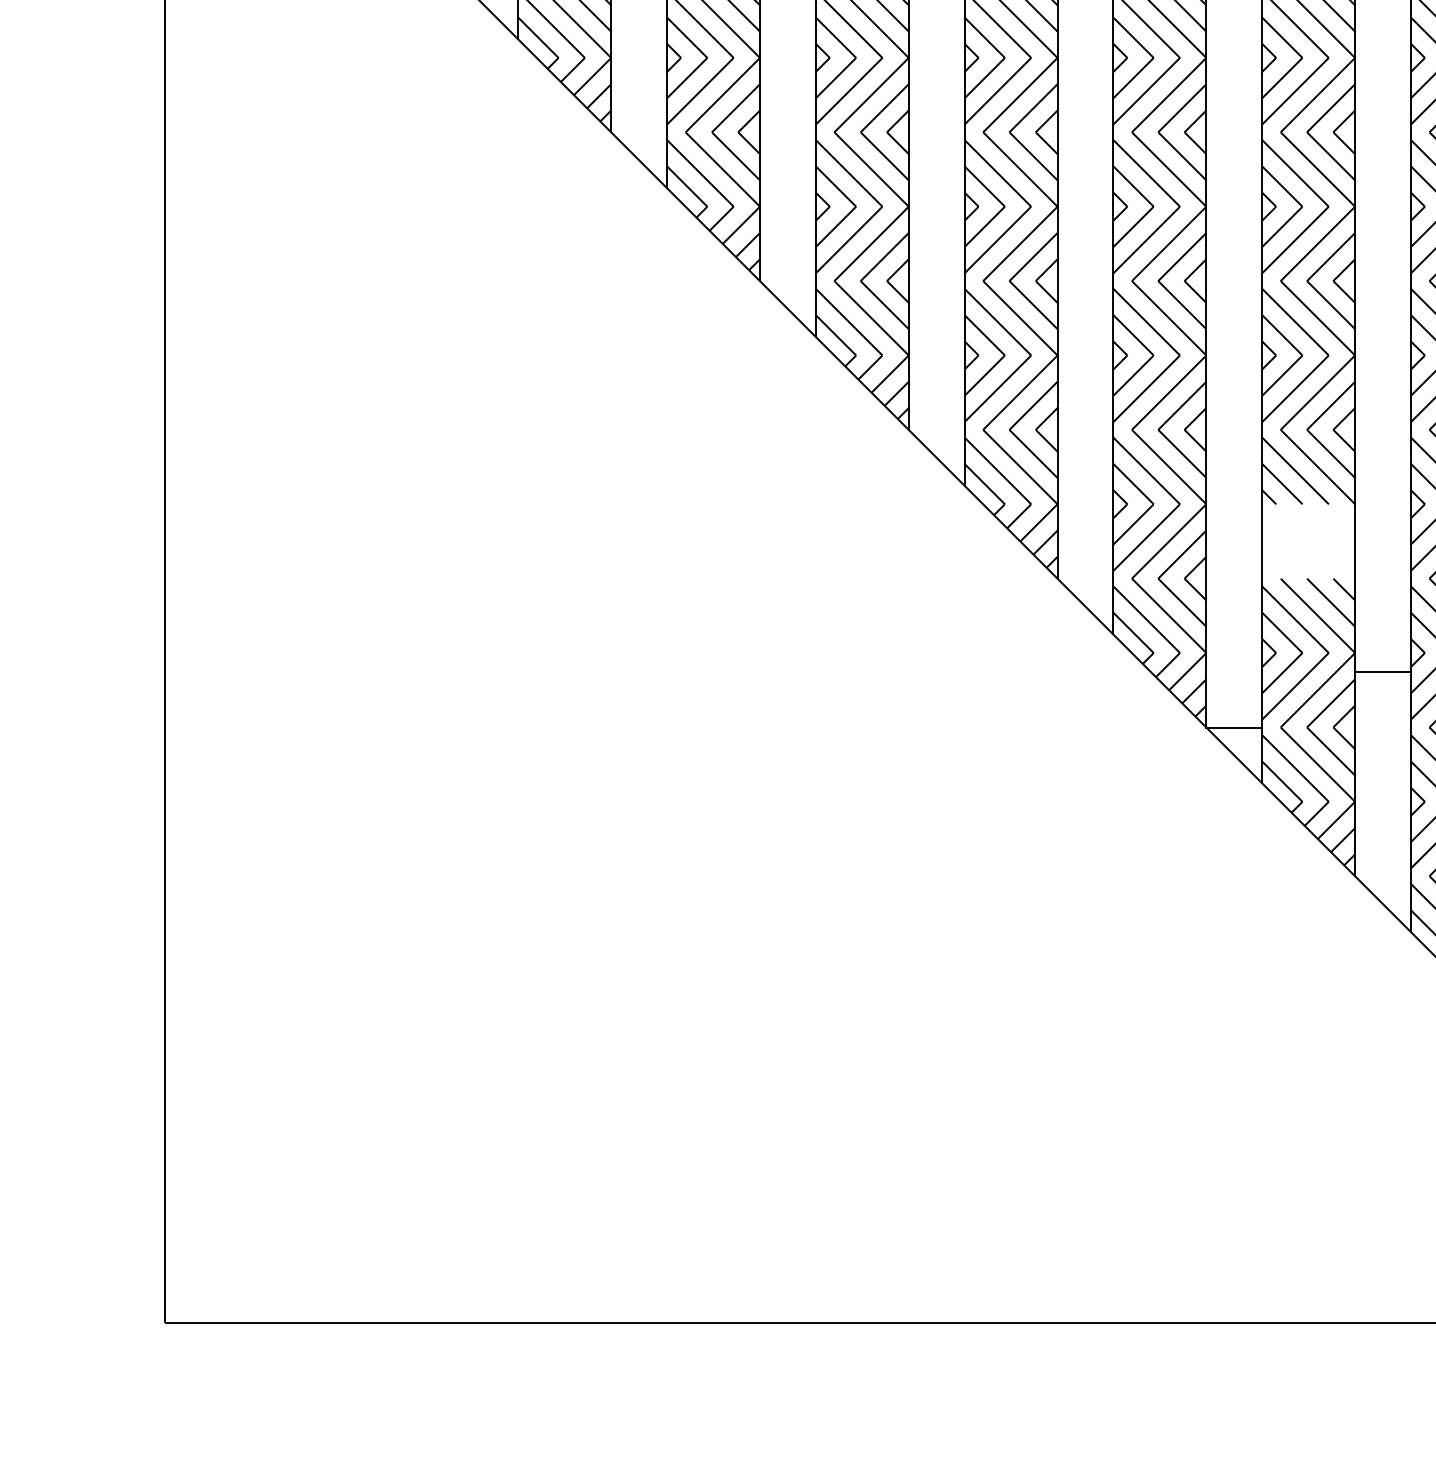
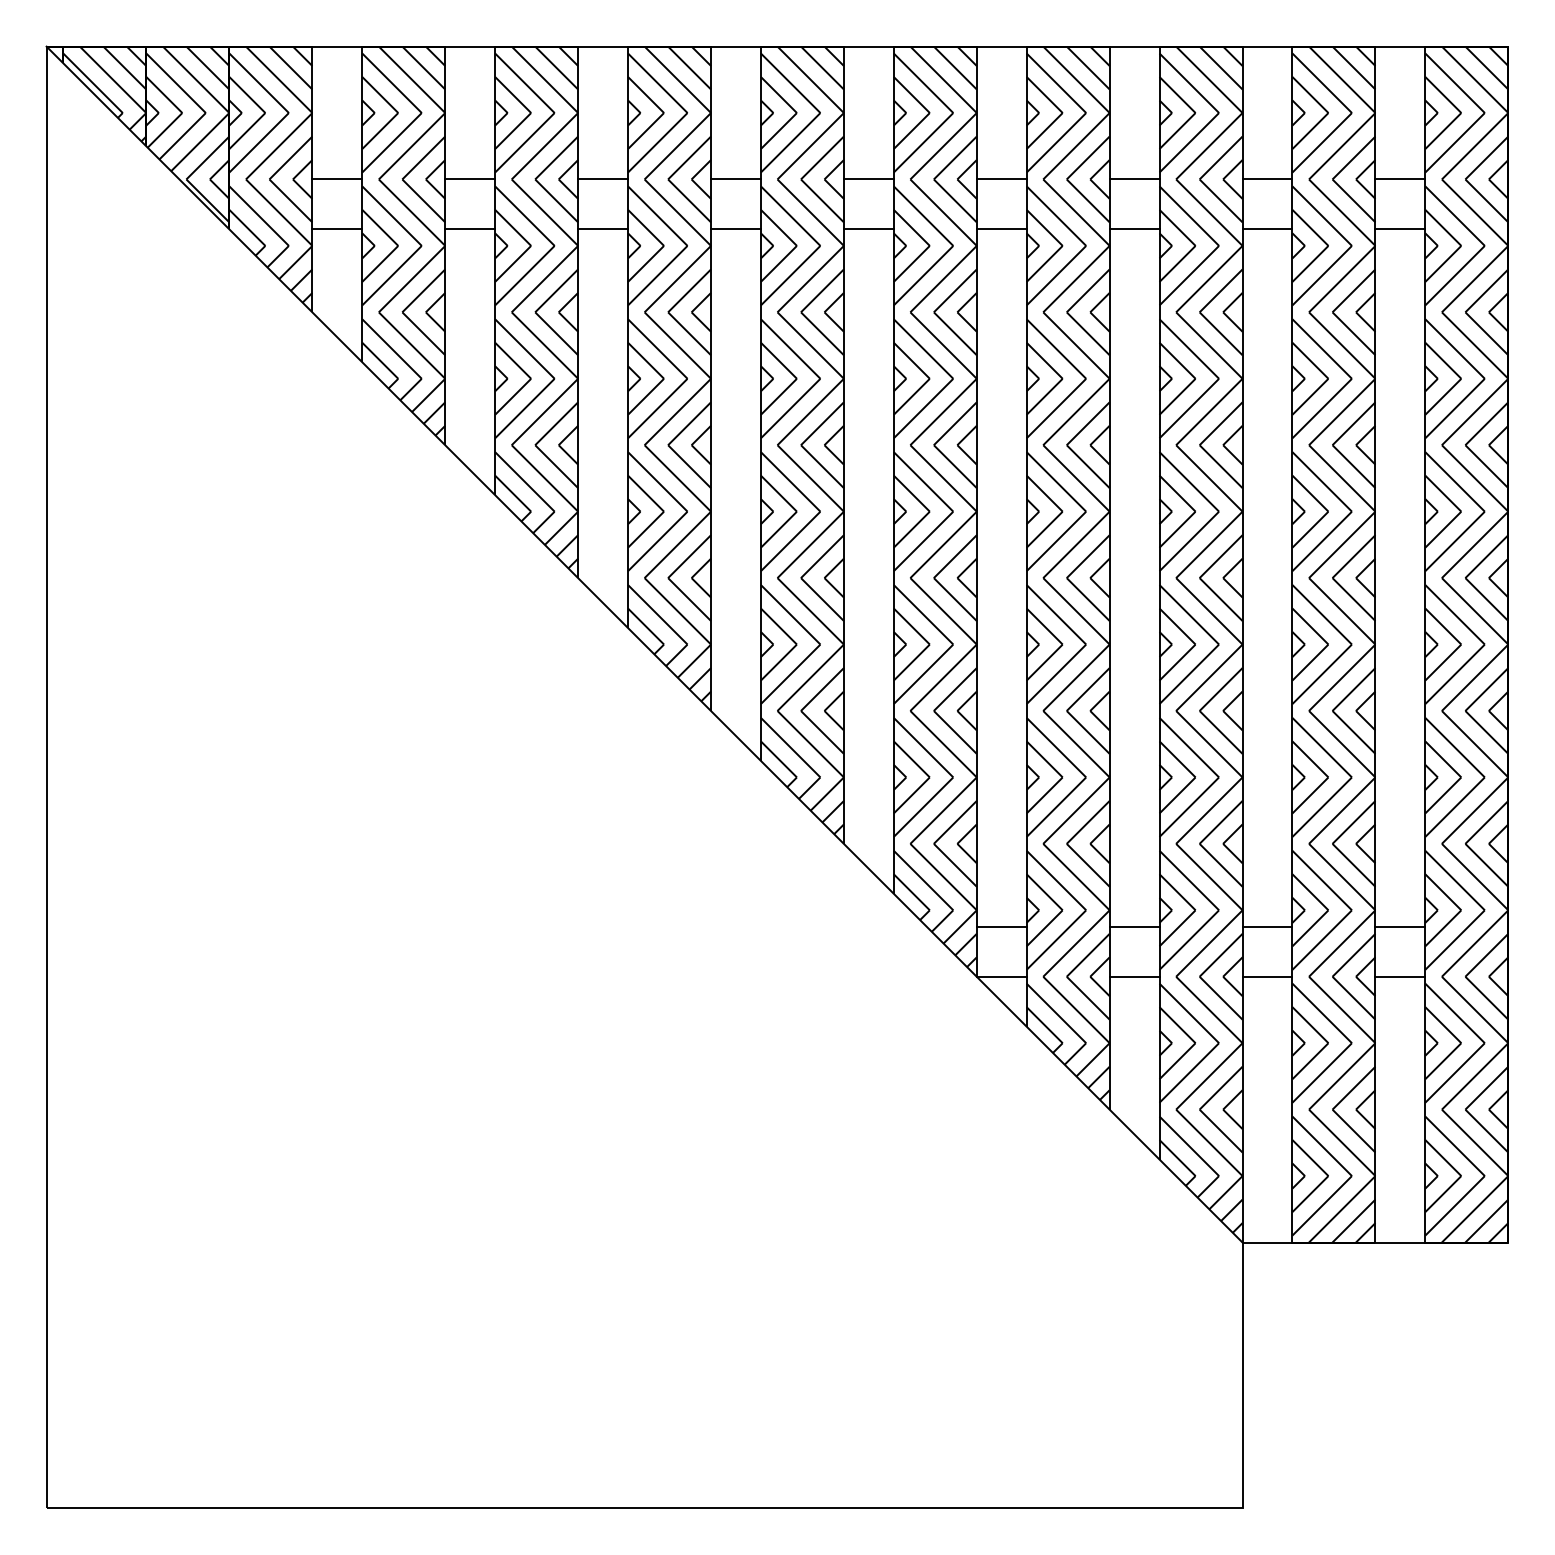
hatch: (1307, 541) -> (1067, 810), added
line: (1233, 672) -> (1001, 927), added
line: (1382, 727) -> (1134, 976), added

